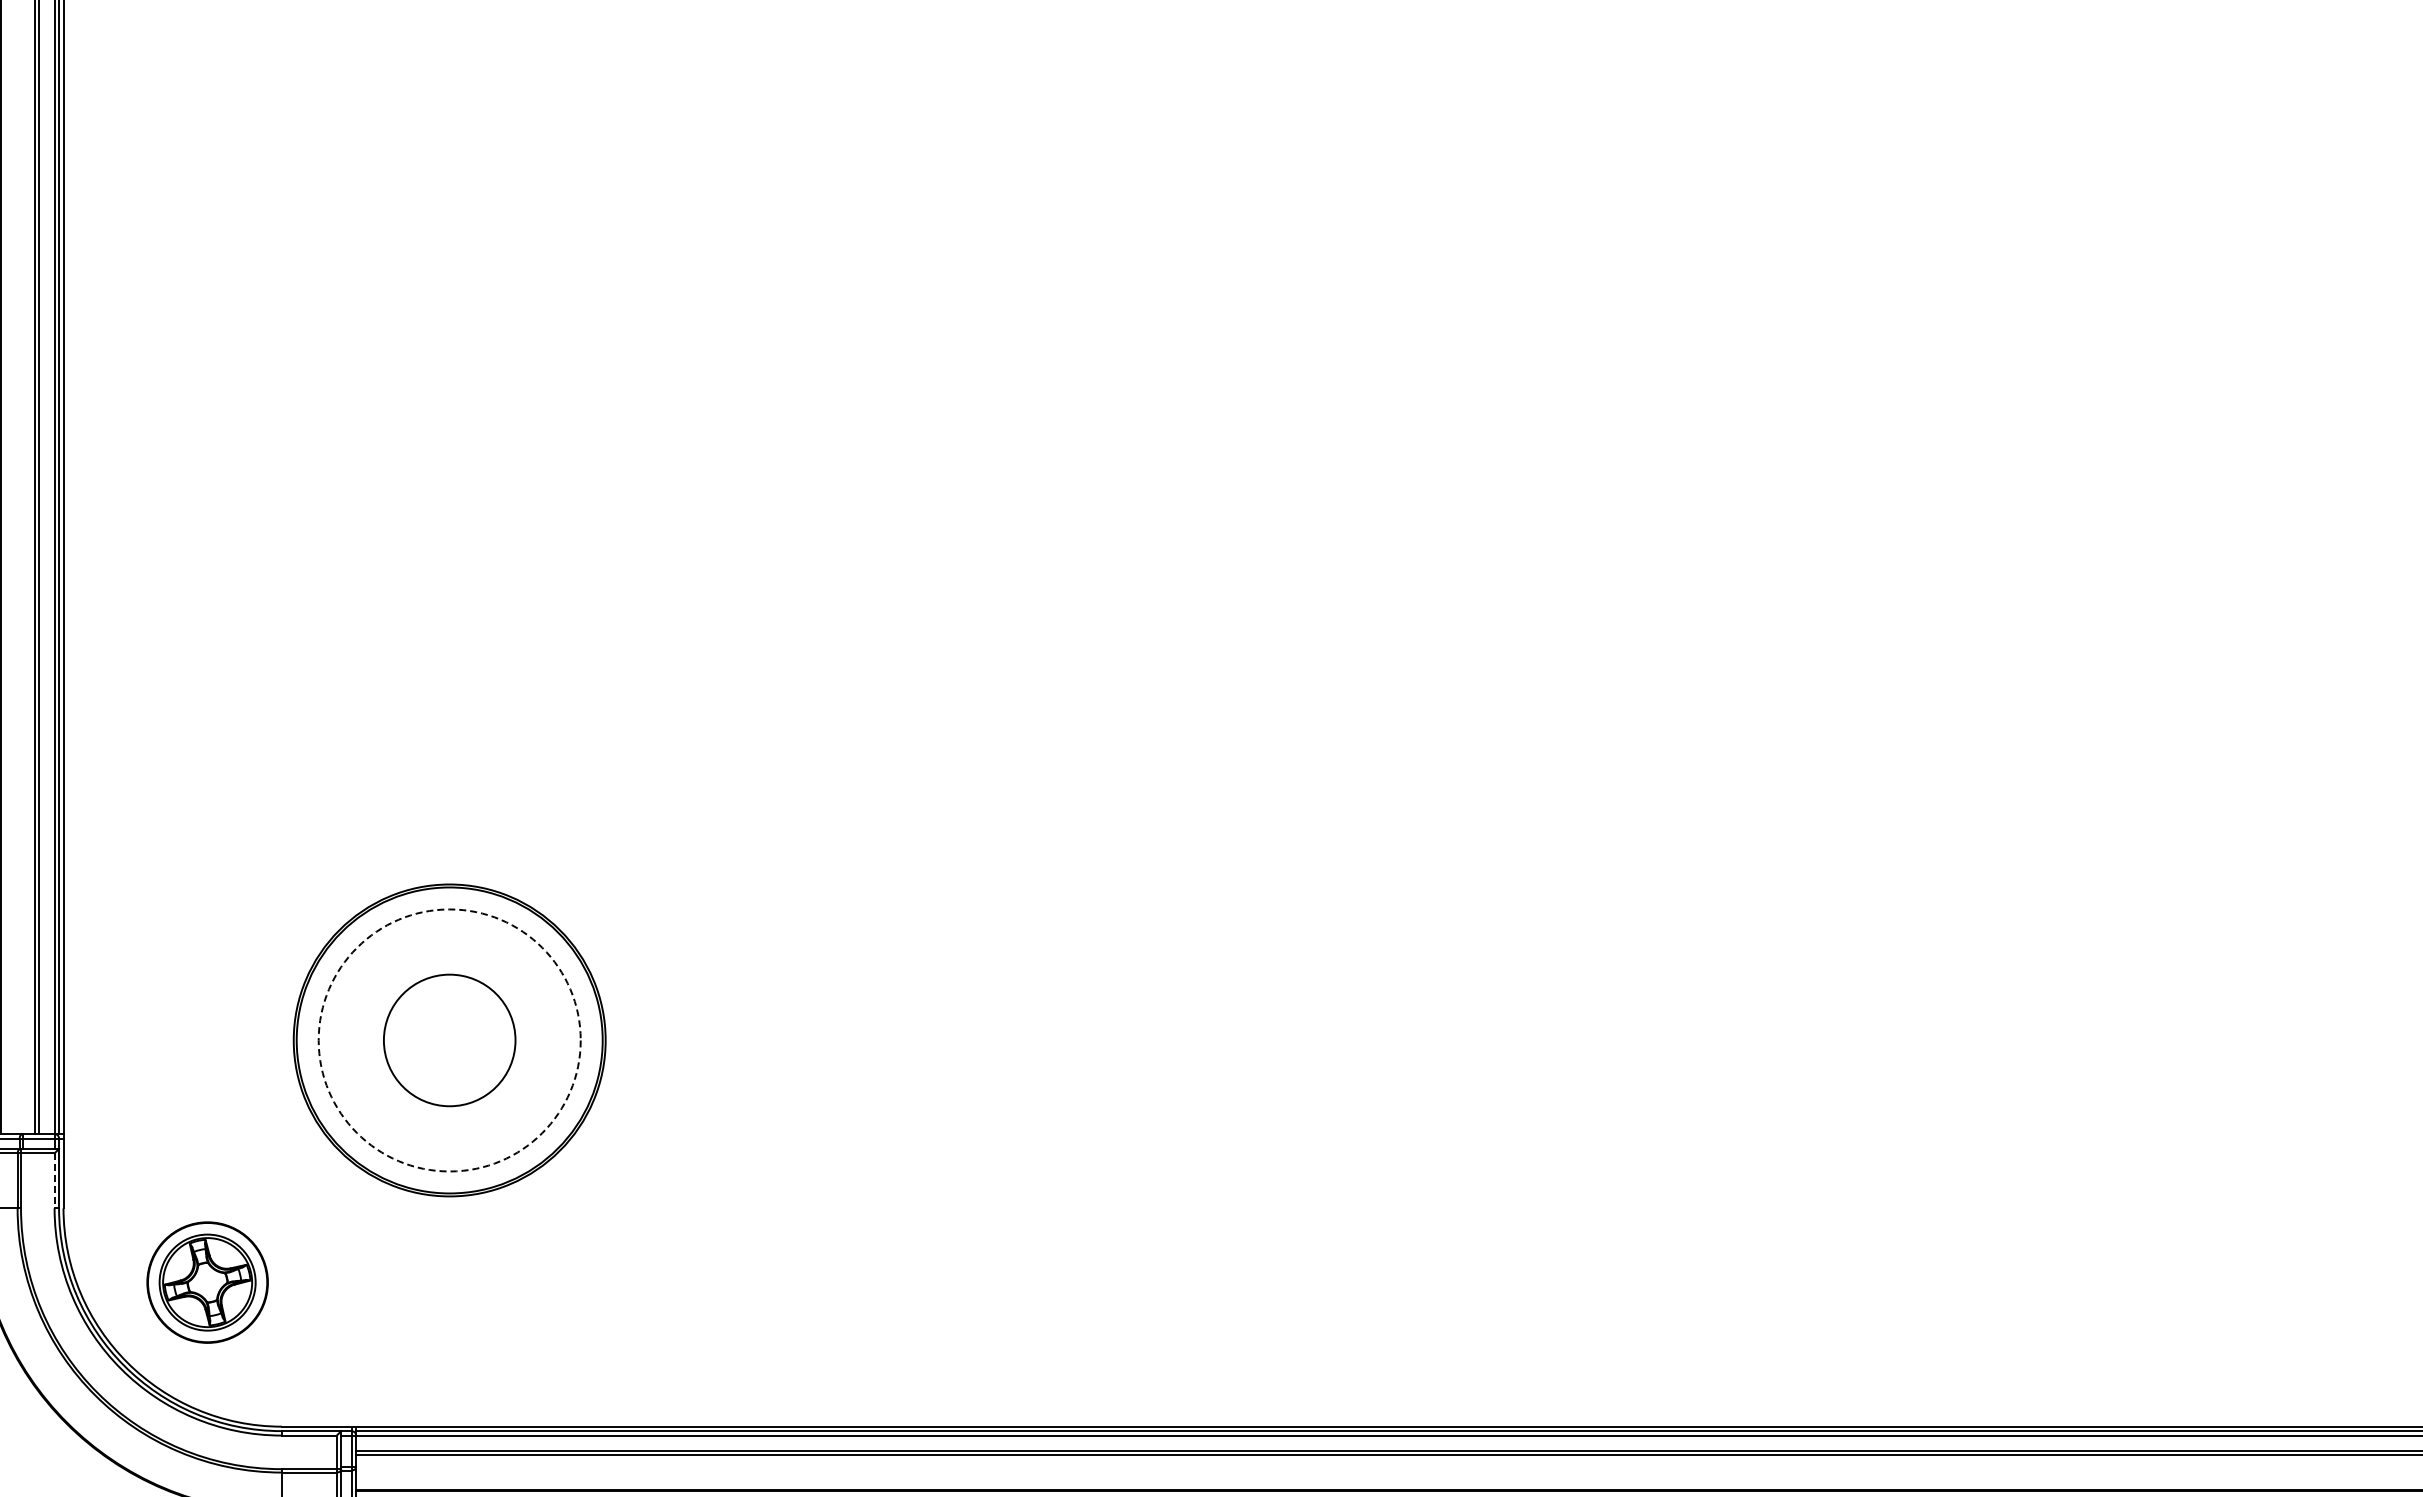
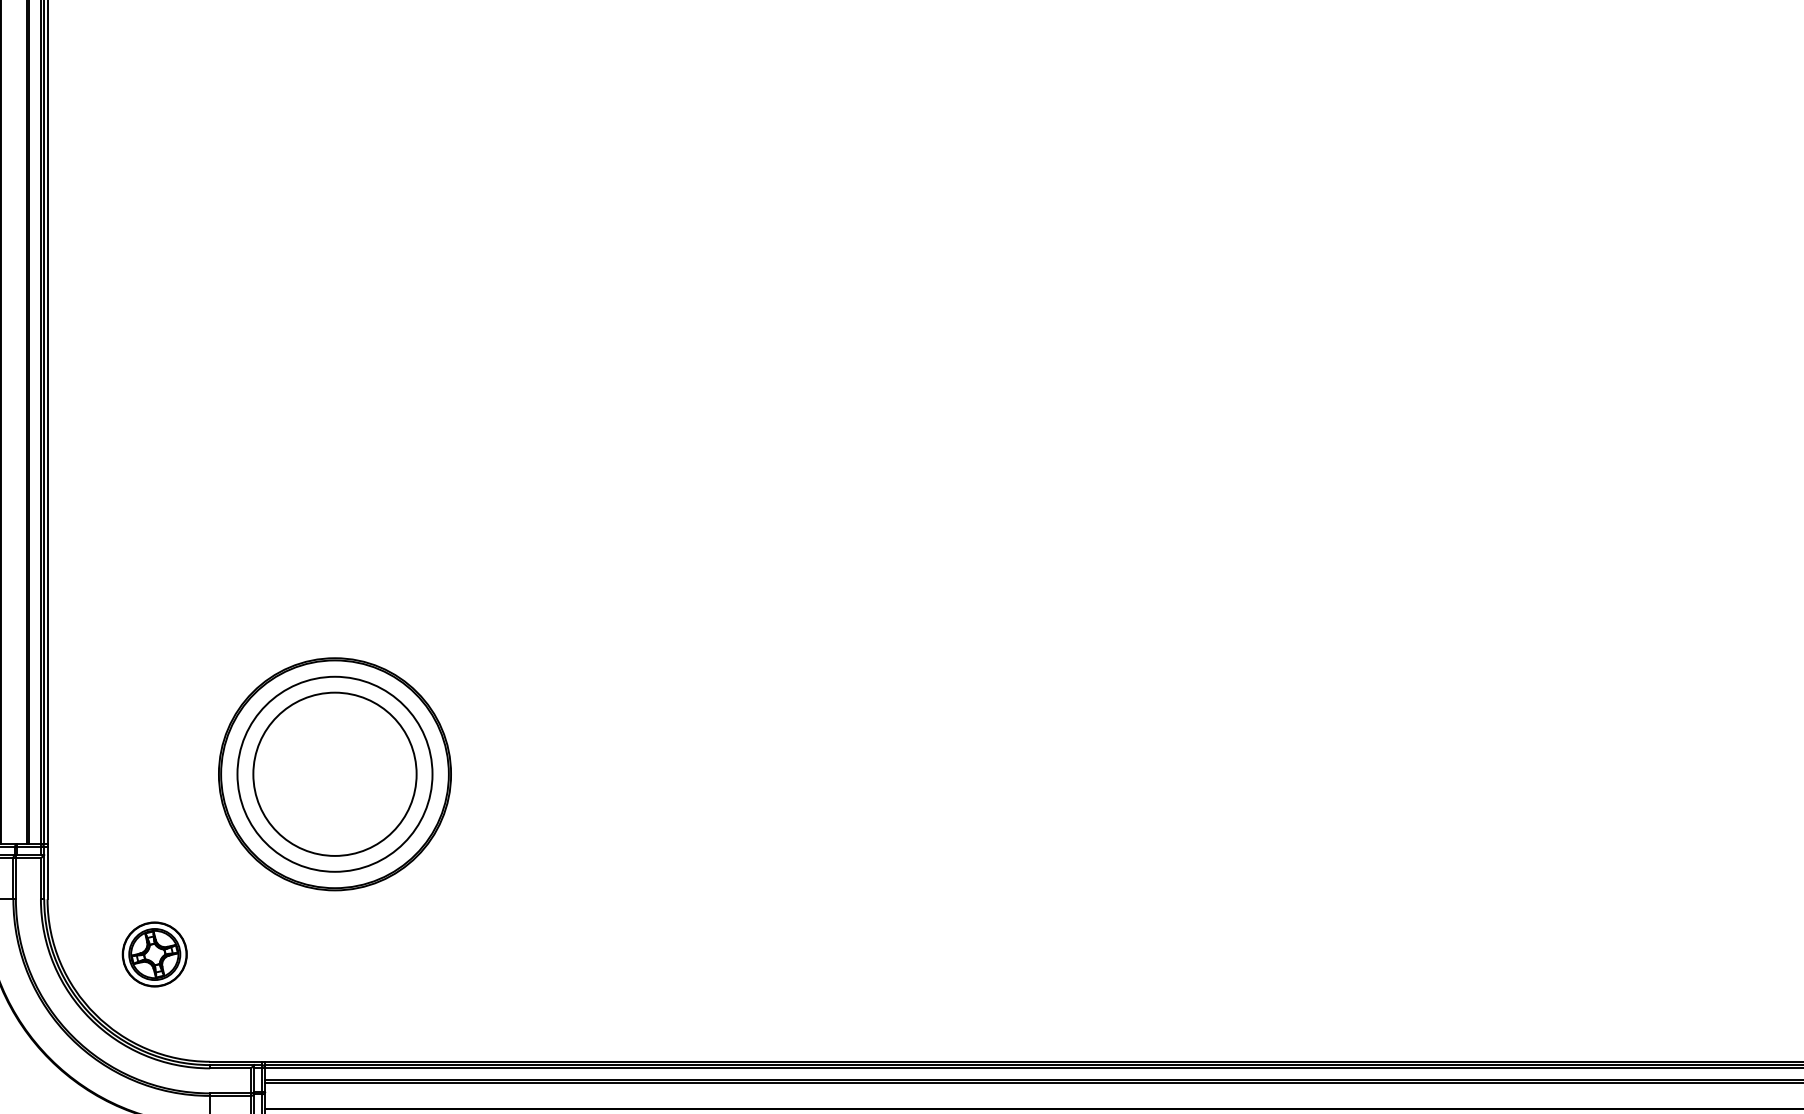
circle: (449, 1040) -> (334, 774), dashed -> solid
circle: (449, 1040) -> (334, 774), size x1.67
line: (54, 1181) -> (40, 879), dashed -> solid
part: (207, 1282) -> (154, 954), size x0.71

